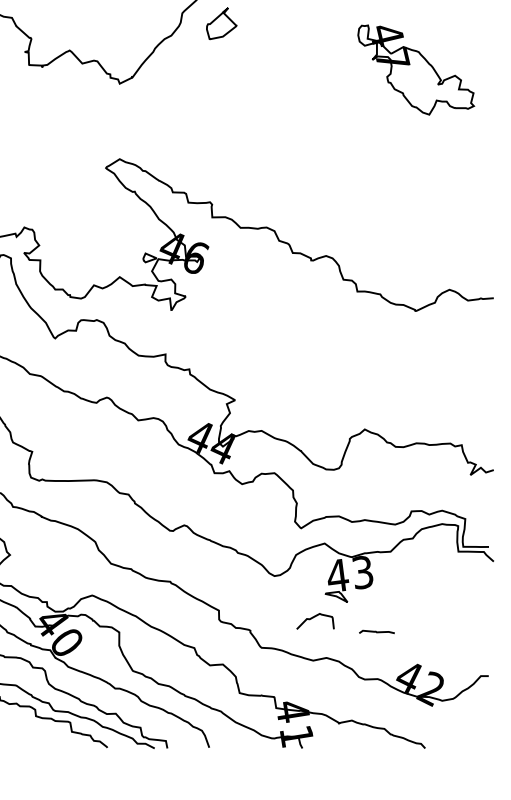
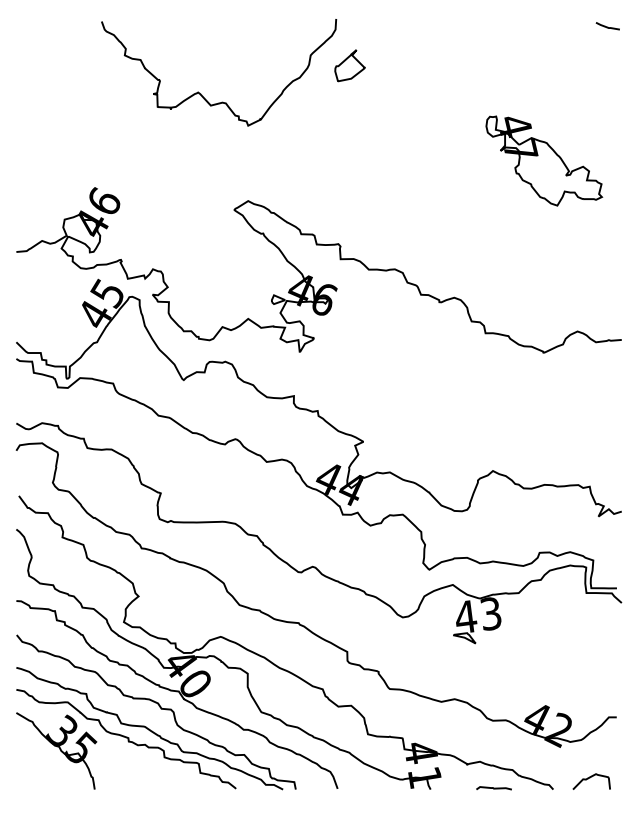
part: (416, 69) -> (544, 160), moved
curve: (314, 618) -> (590, 778), moved
line: (376, 632) -> (493, 788), moved

